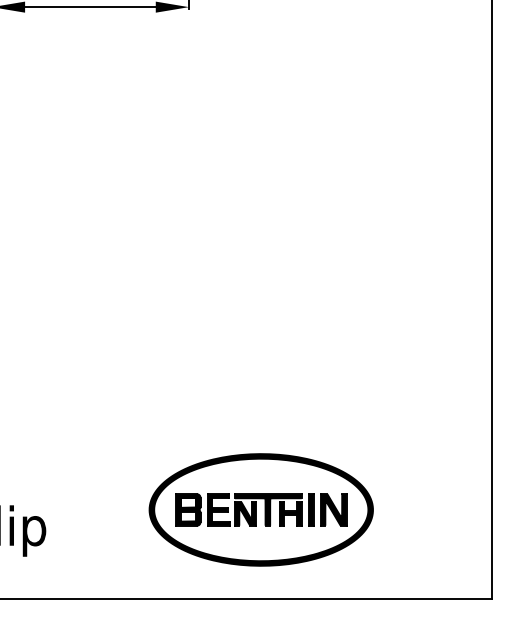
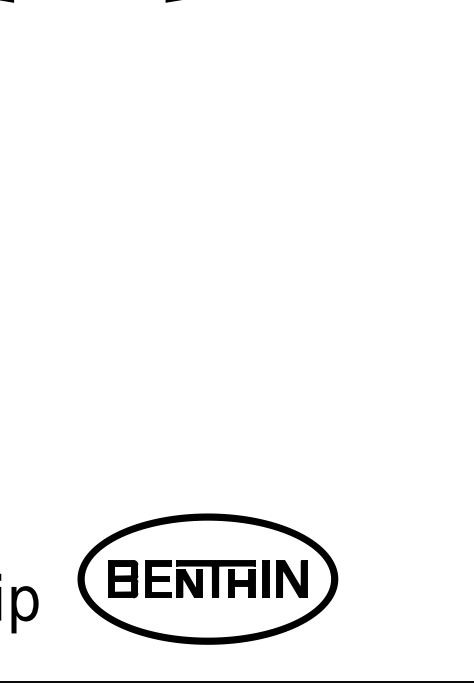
part: (260, 509) -> (206, 578), moved

